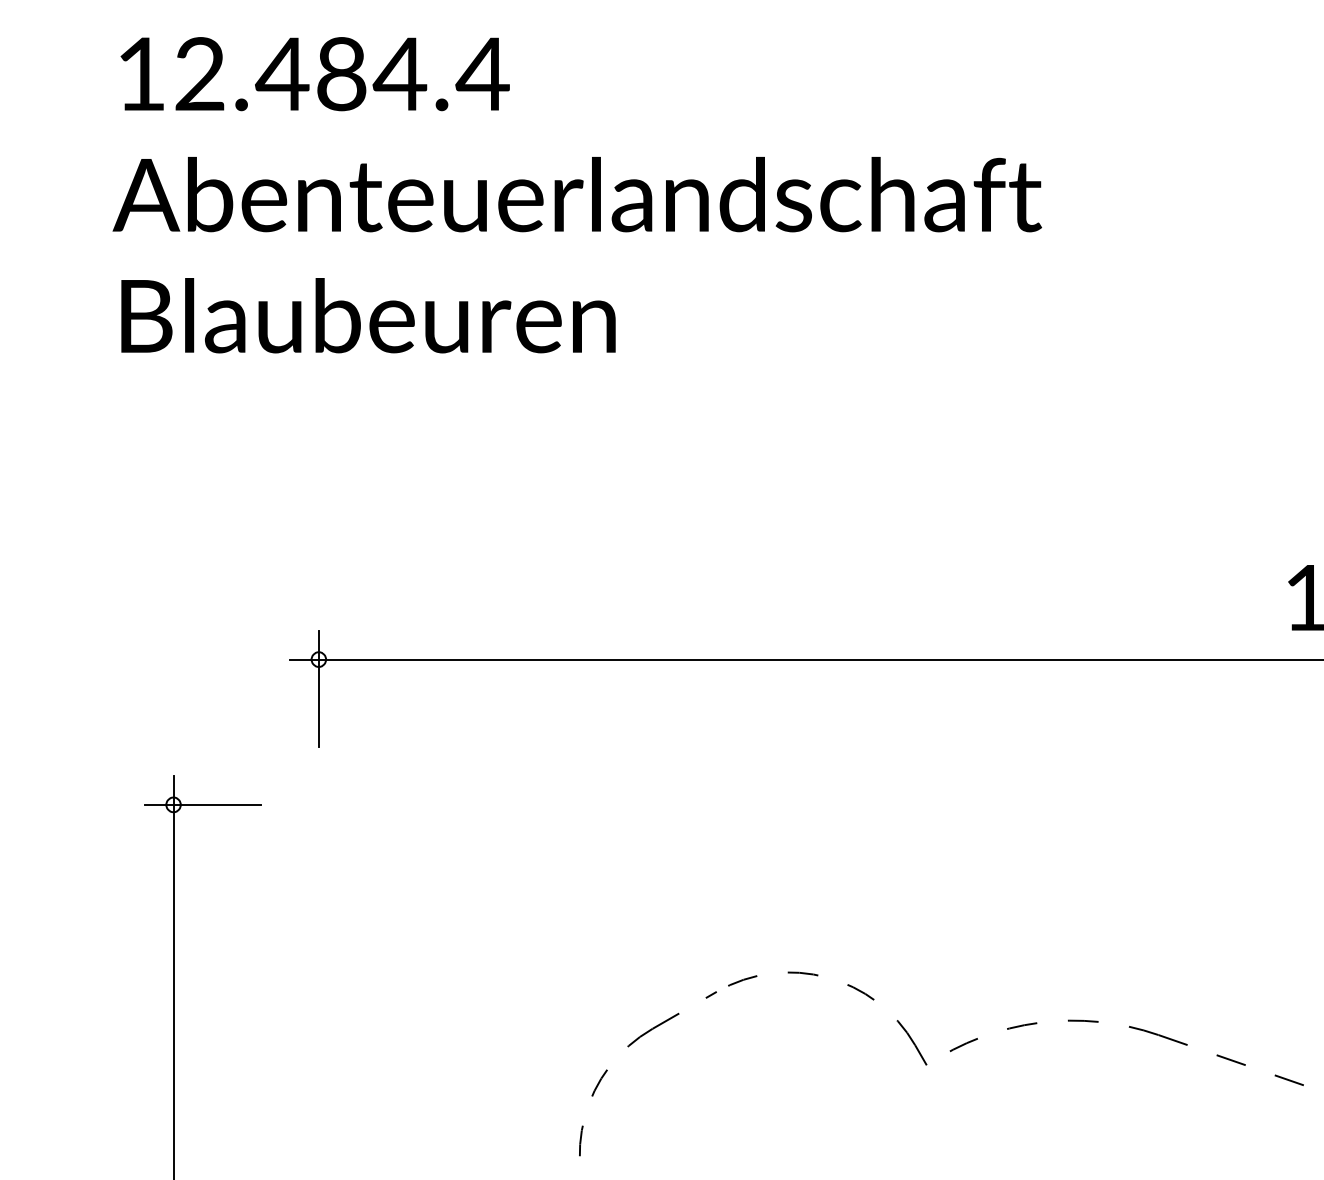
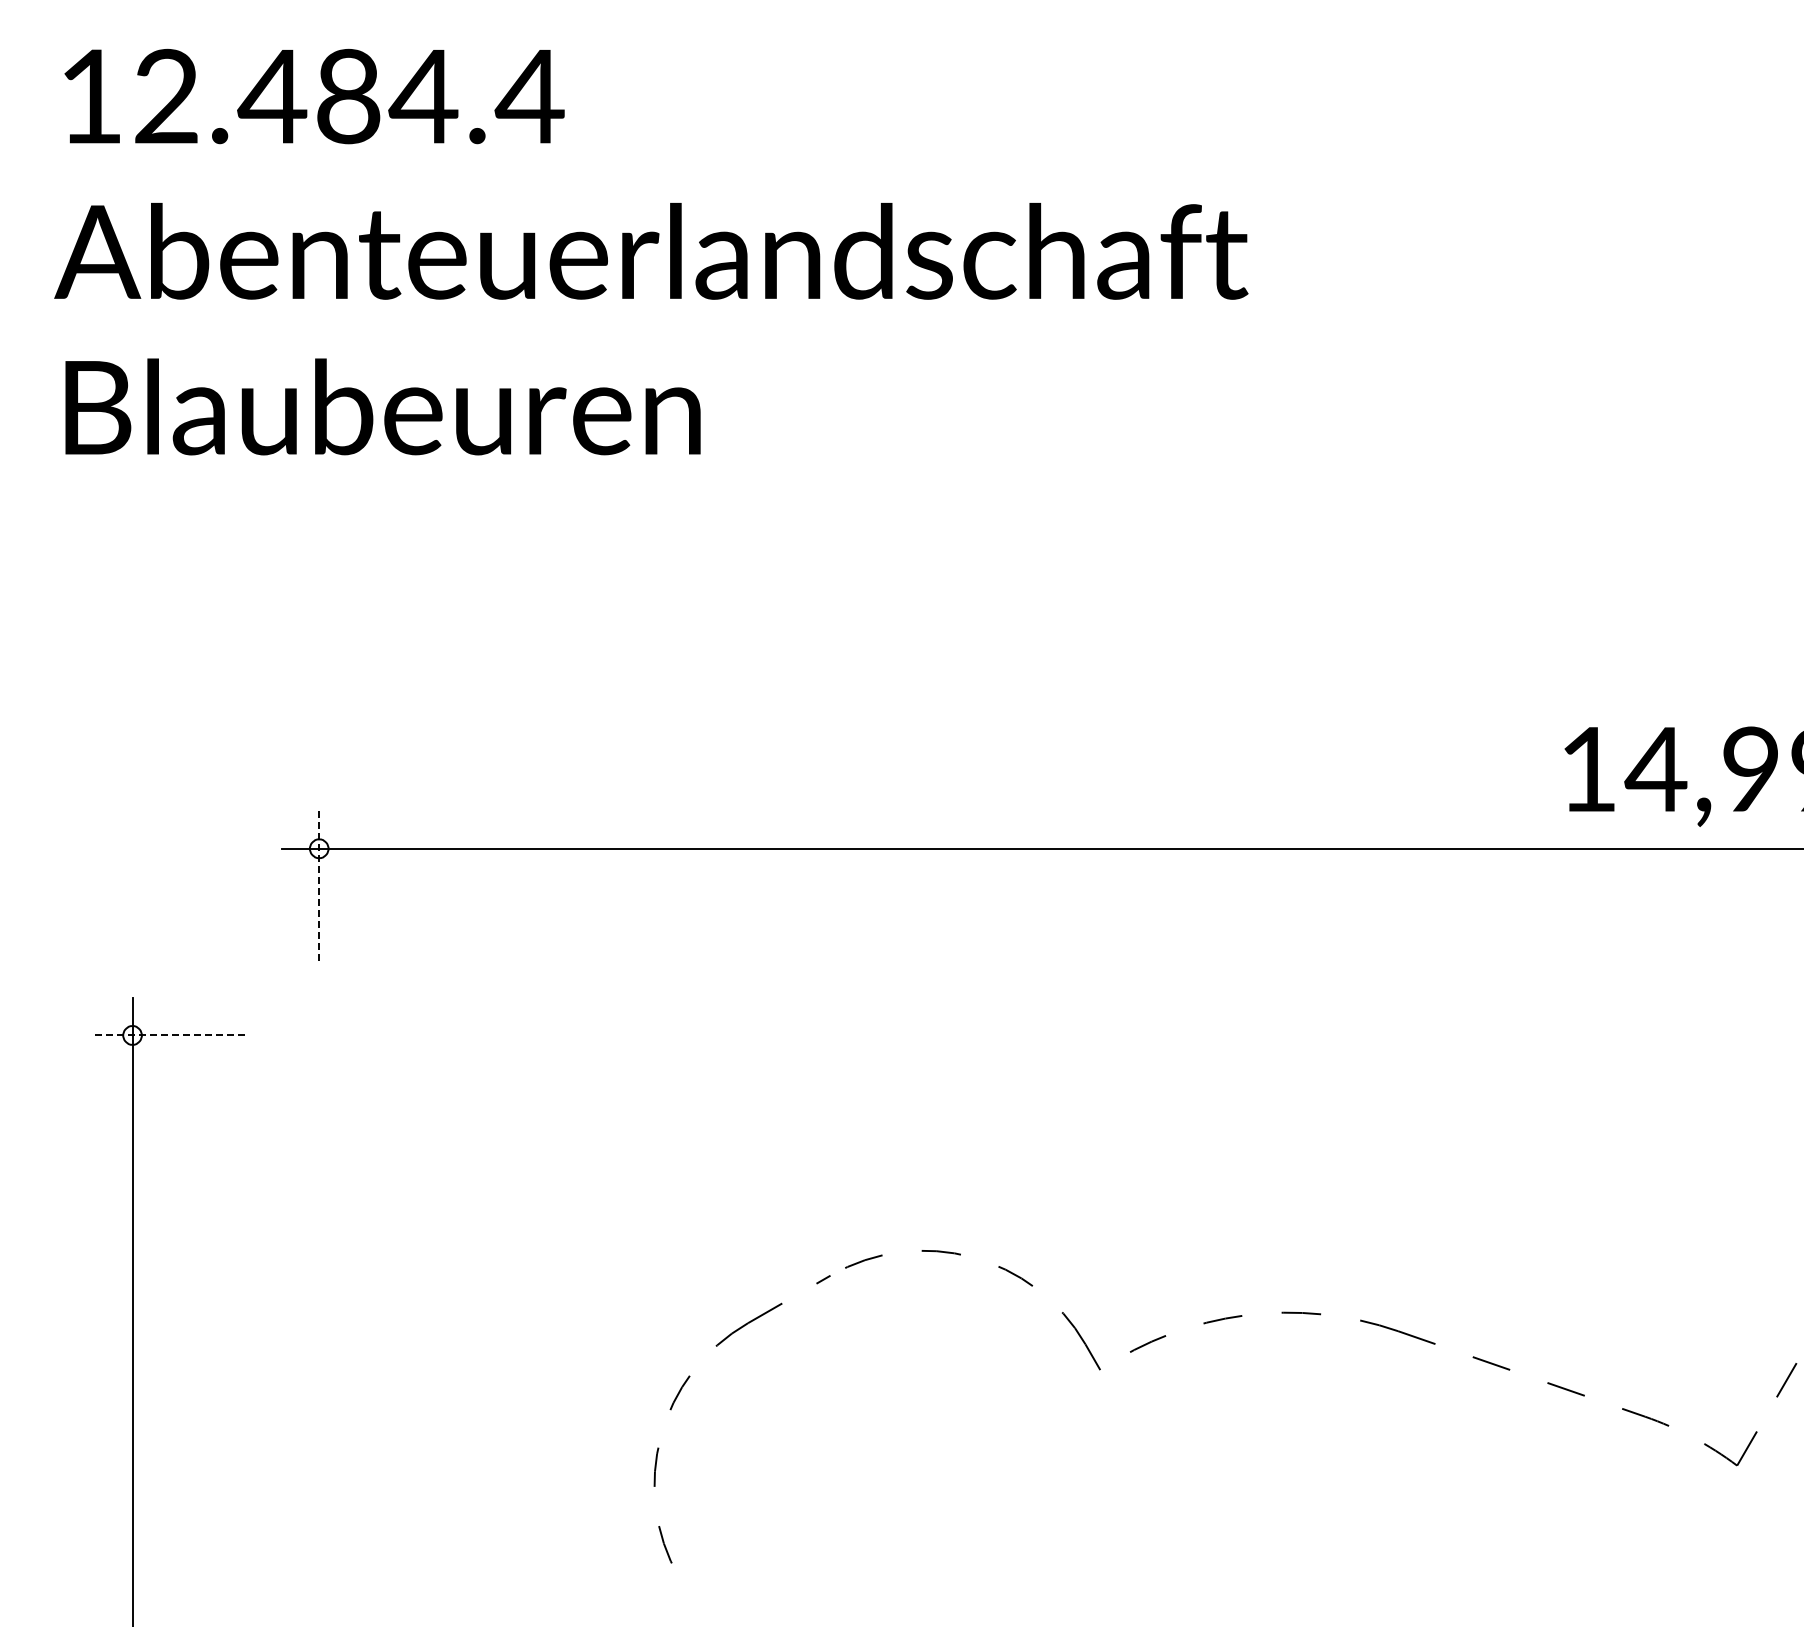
line: (319, 688) -> (319, 886), solid -> dashed
line: (202, 804) -> (169, 1035), solid -> dashed

